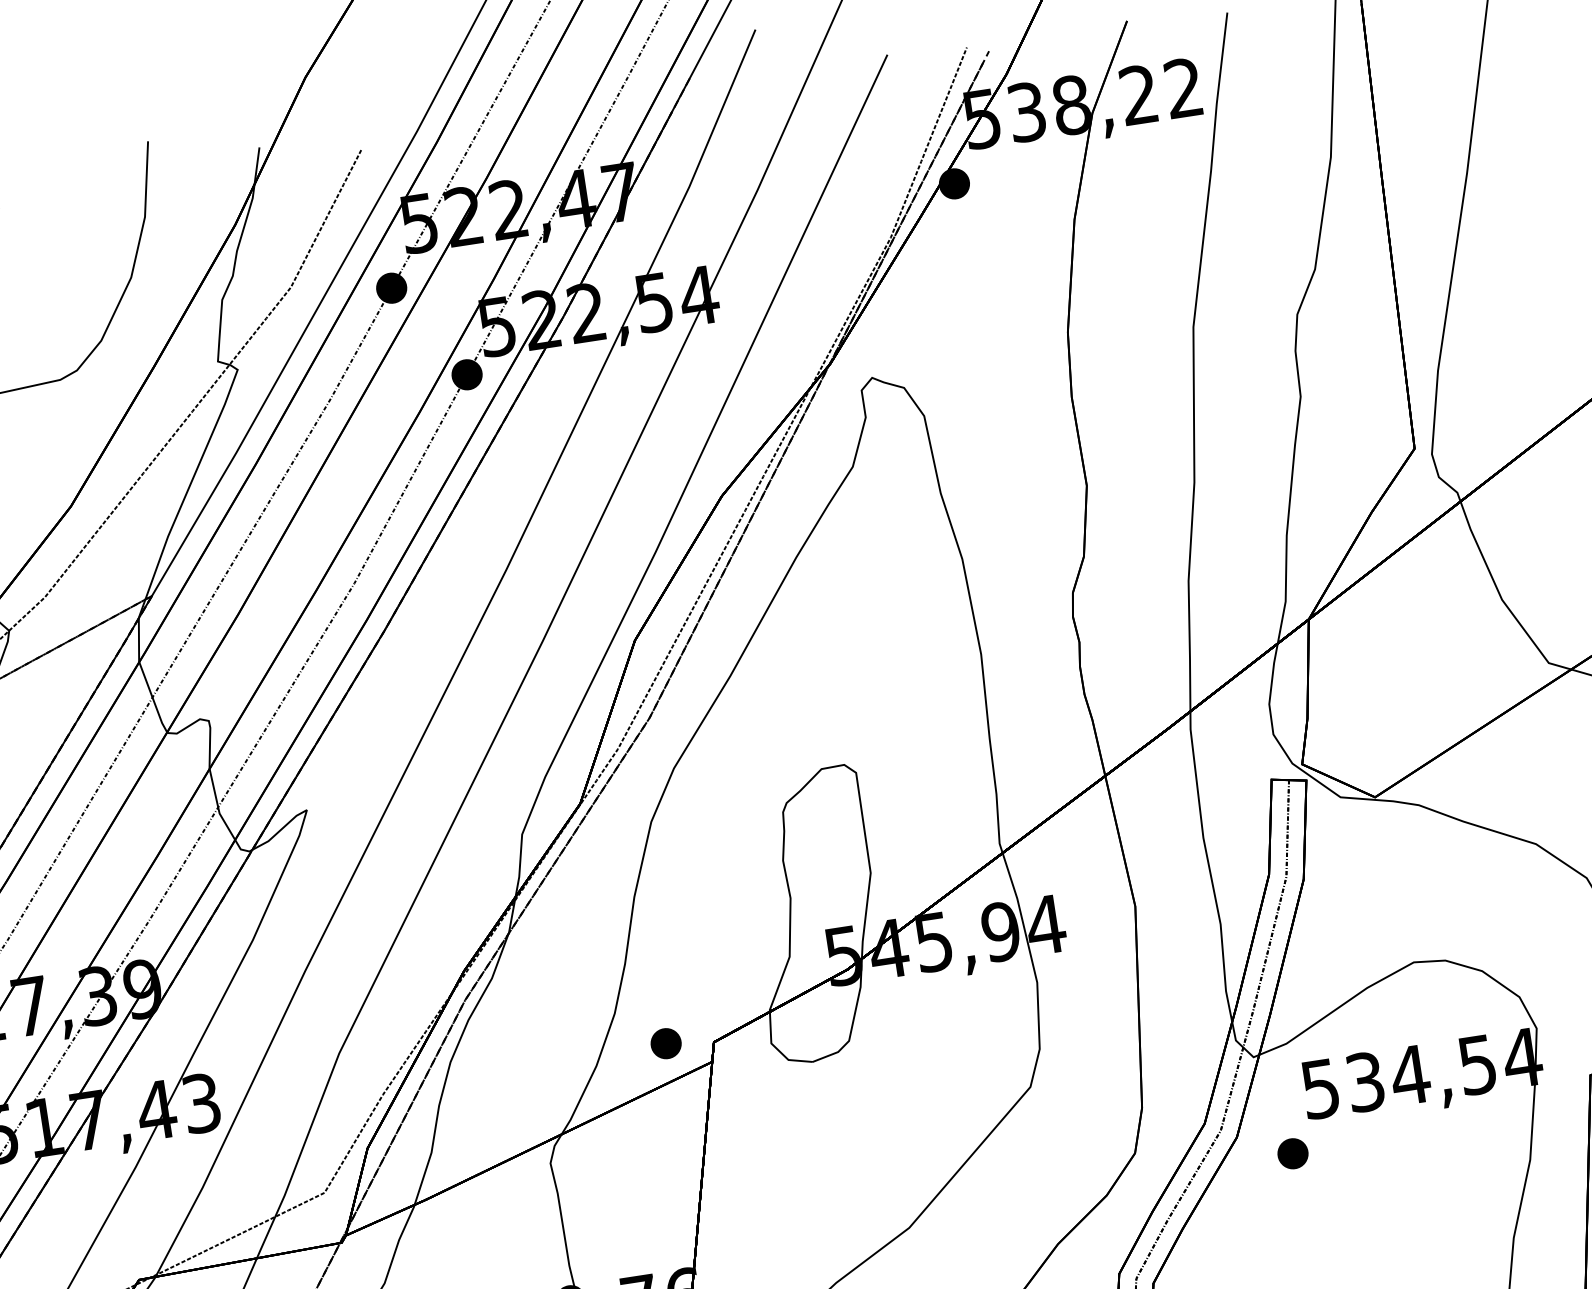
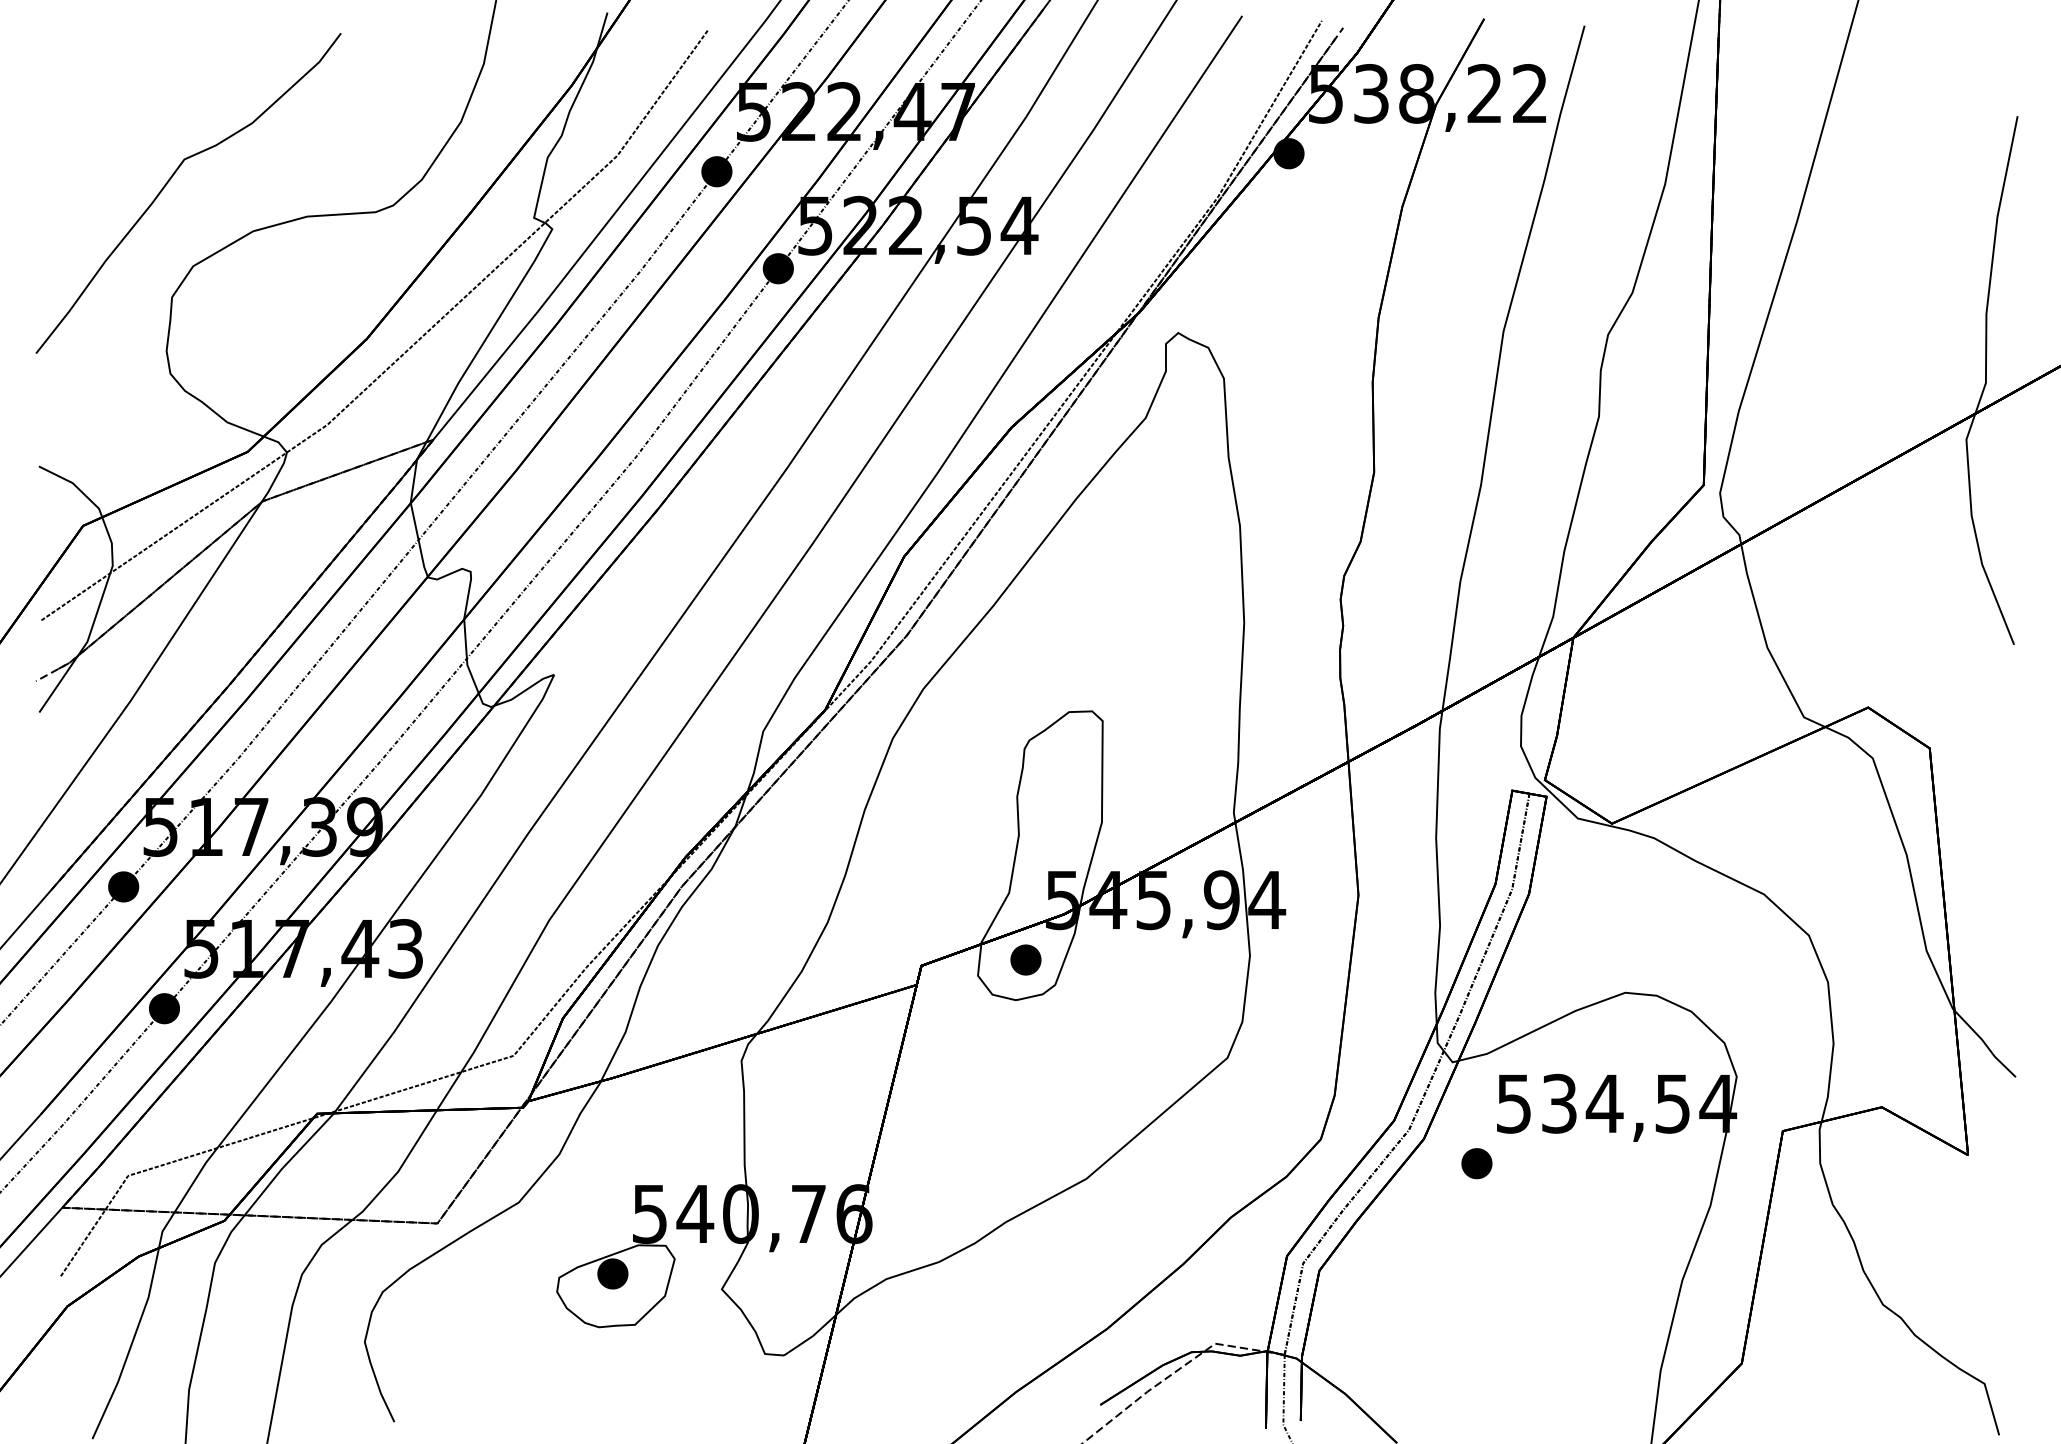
part: (665, 1043) -> (1025, 959), moved

